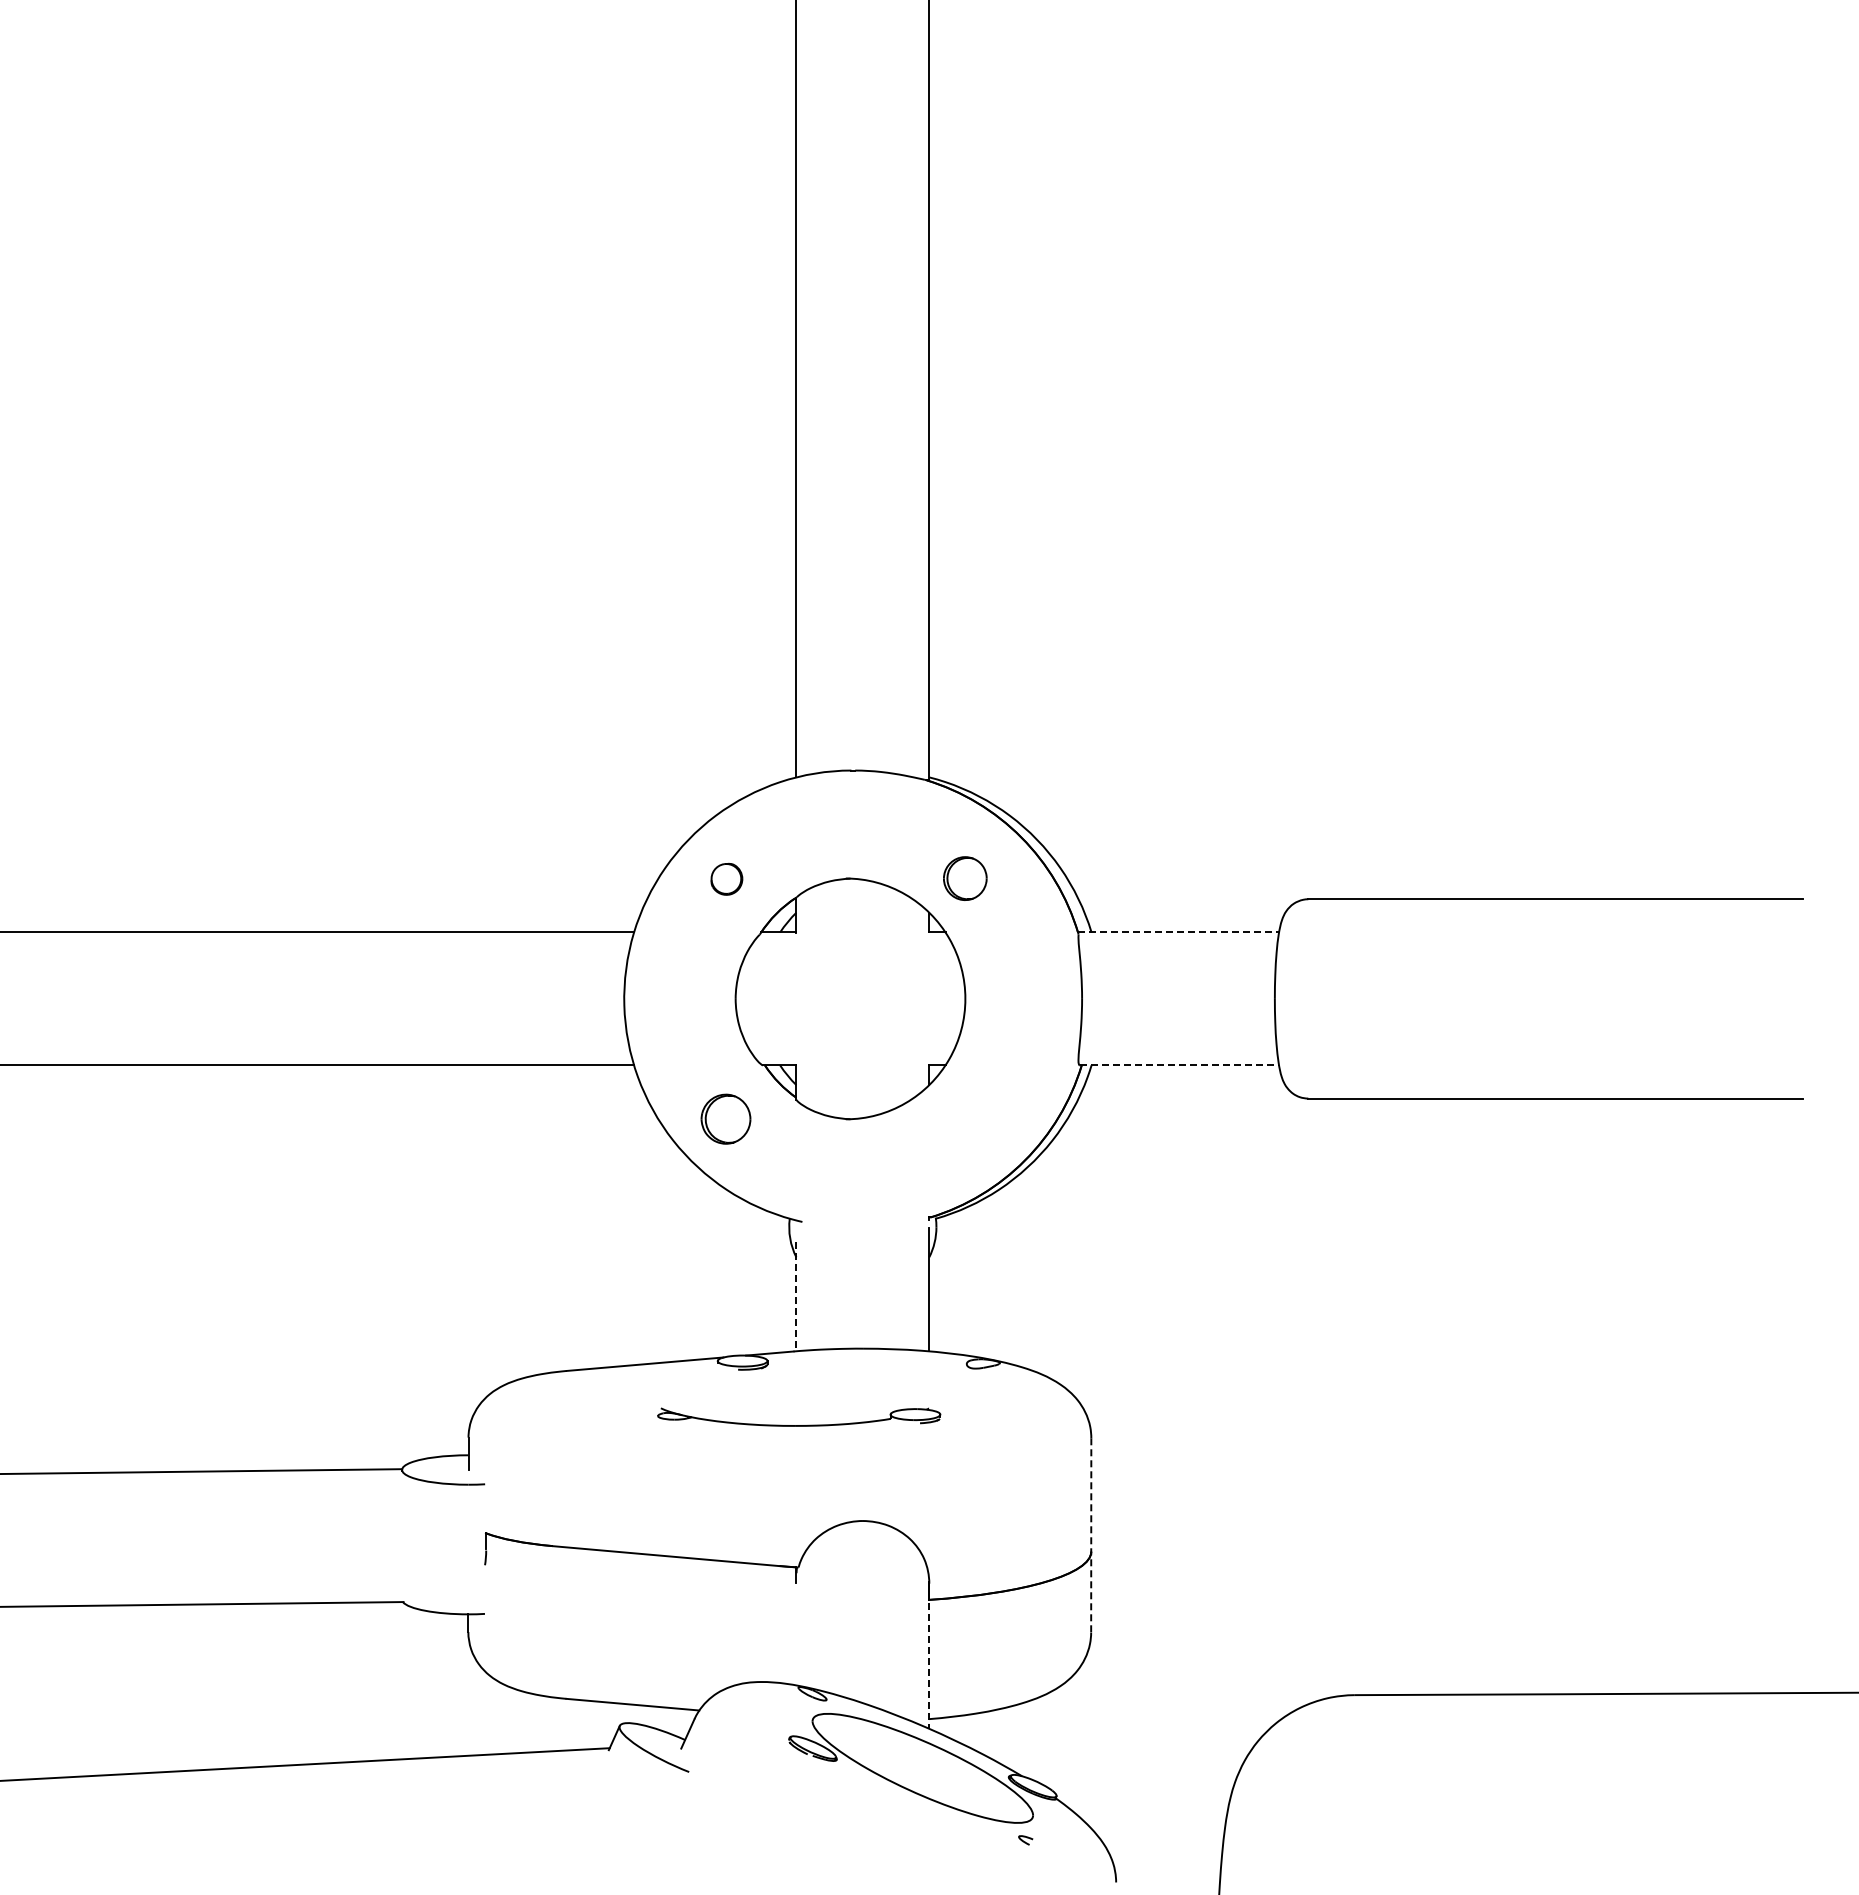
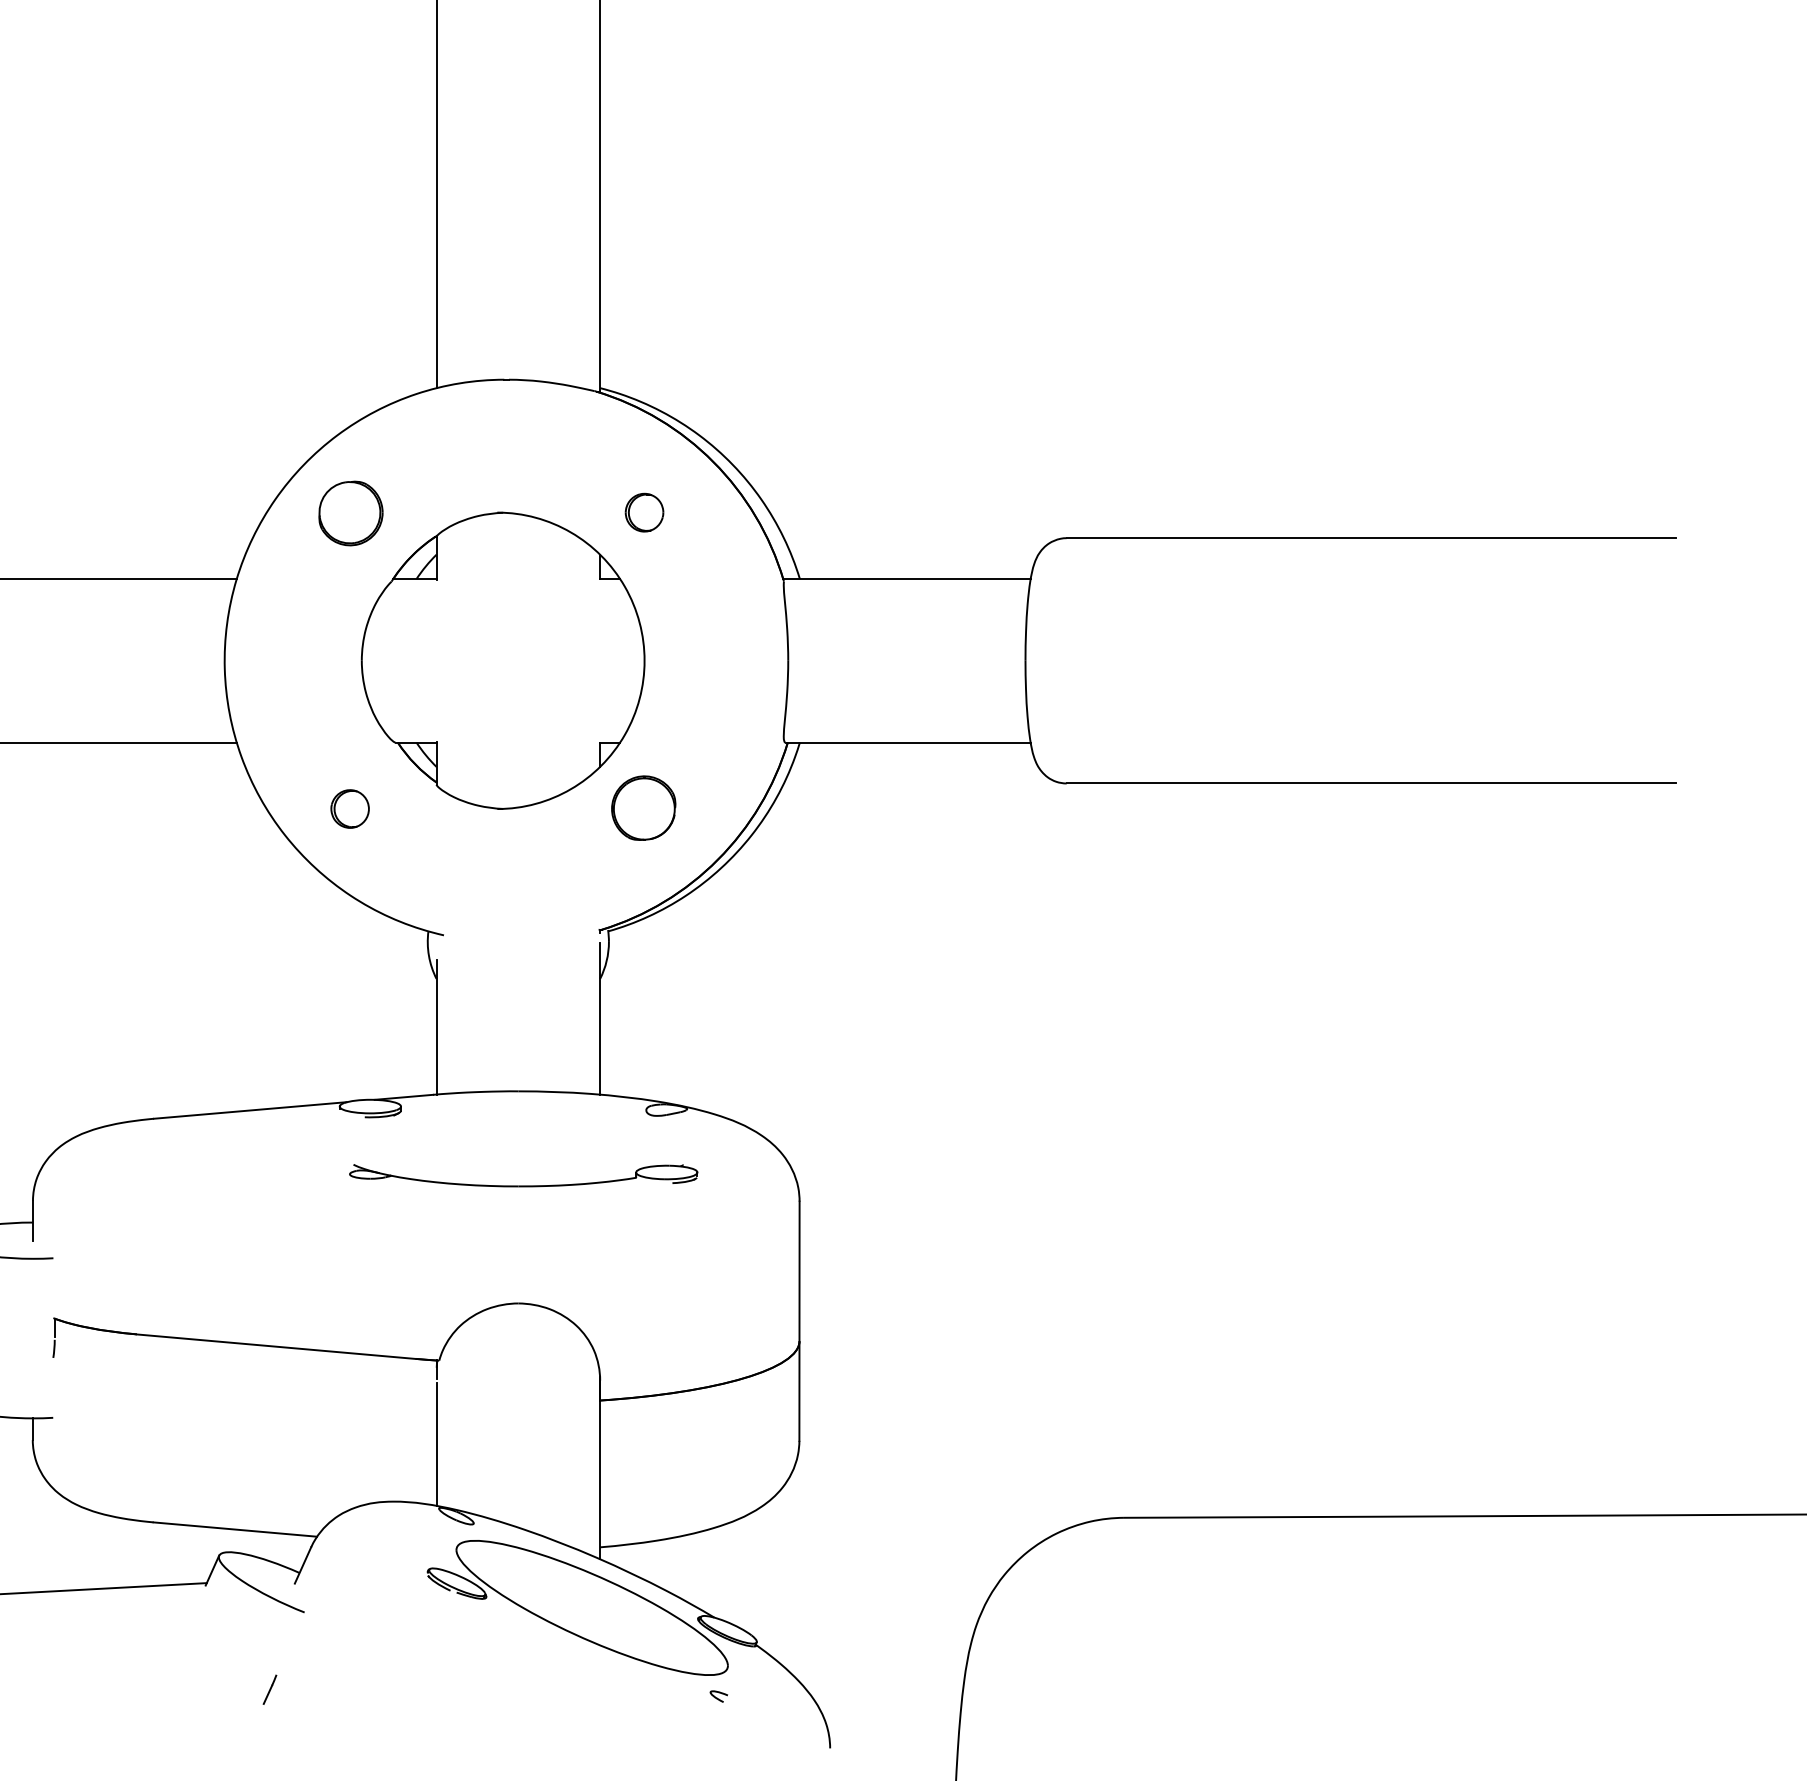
part: (965, 878) -> (644, 512), size x0.71
part: (726, 879) -> (350, 513), size x1.67
line: (1178, 932) -> (906, 579), dashed -> solid
line: (1179, 1065) -> (908, 742), dashed -> solid
part: (964, 1118) -> (643, 808), added
part: (726, 1119) -> (350, 809), size x0.62
line: (796, 1296) -> (436, 1027), dashed -> solid
part: (799, 1425) -> (524, 1185), moved
line: (1091, 1535) -> (799, 1321), dashed -> solid
line: (796, 1635) -> (436, 1444), added
line: (929, 1655) -> (600, 1469), dashed -> solid
line: (661, 1834) -> (270, 1689), added

